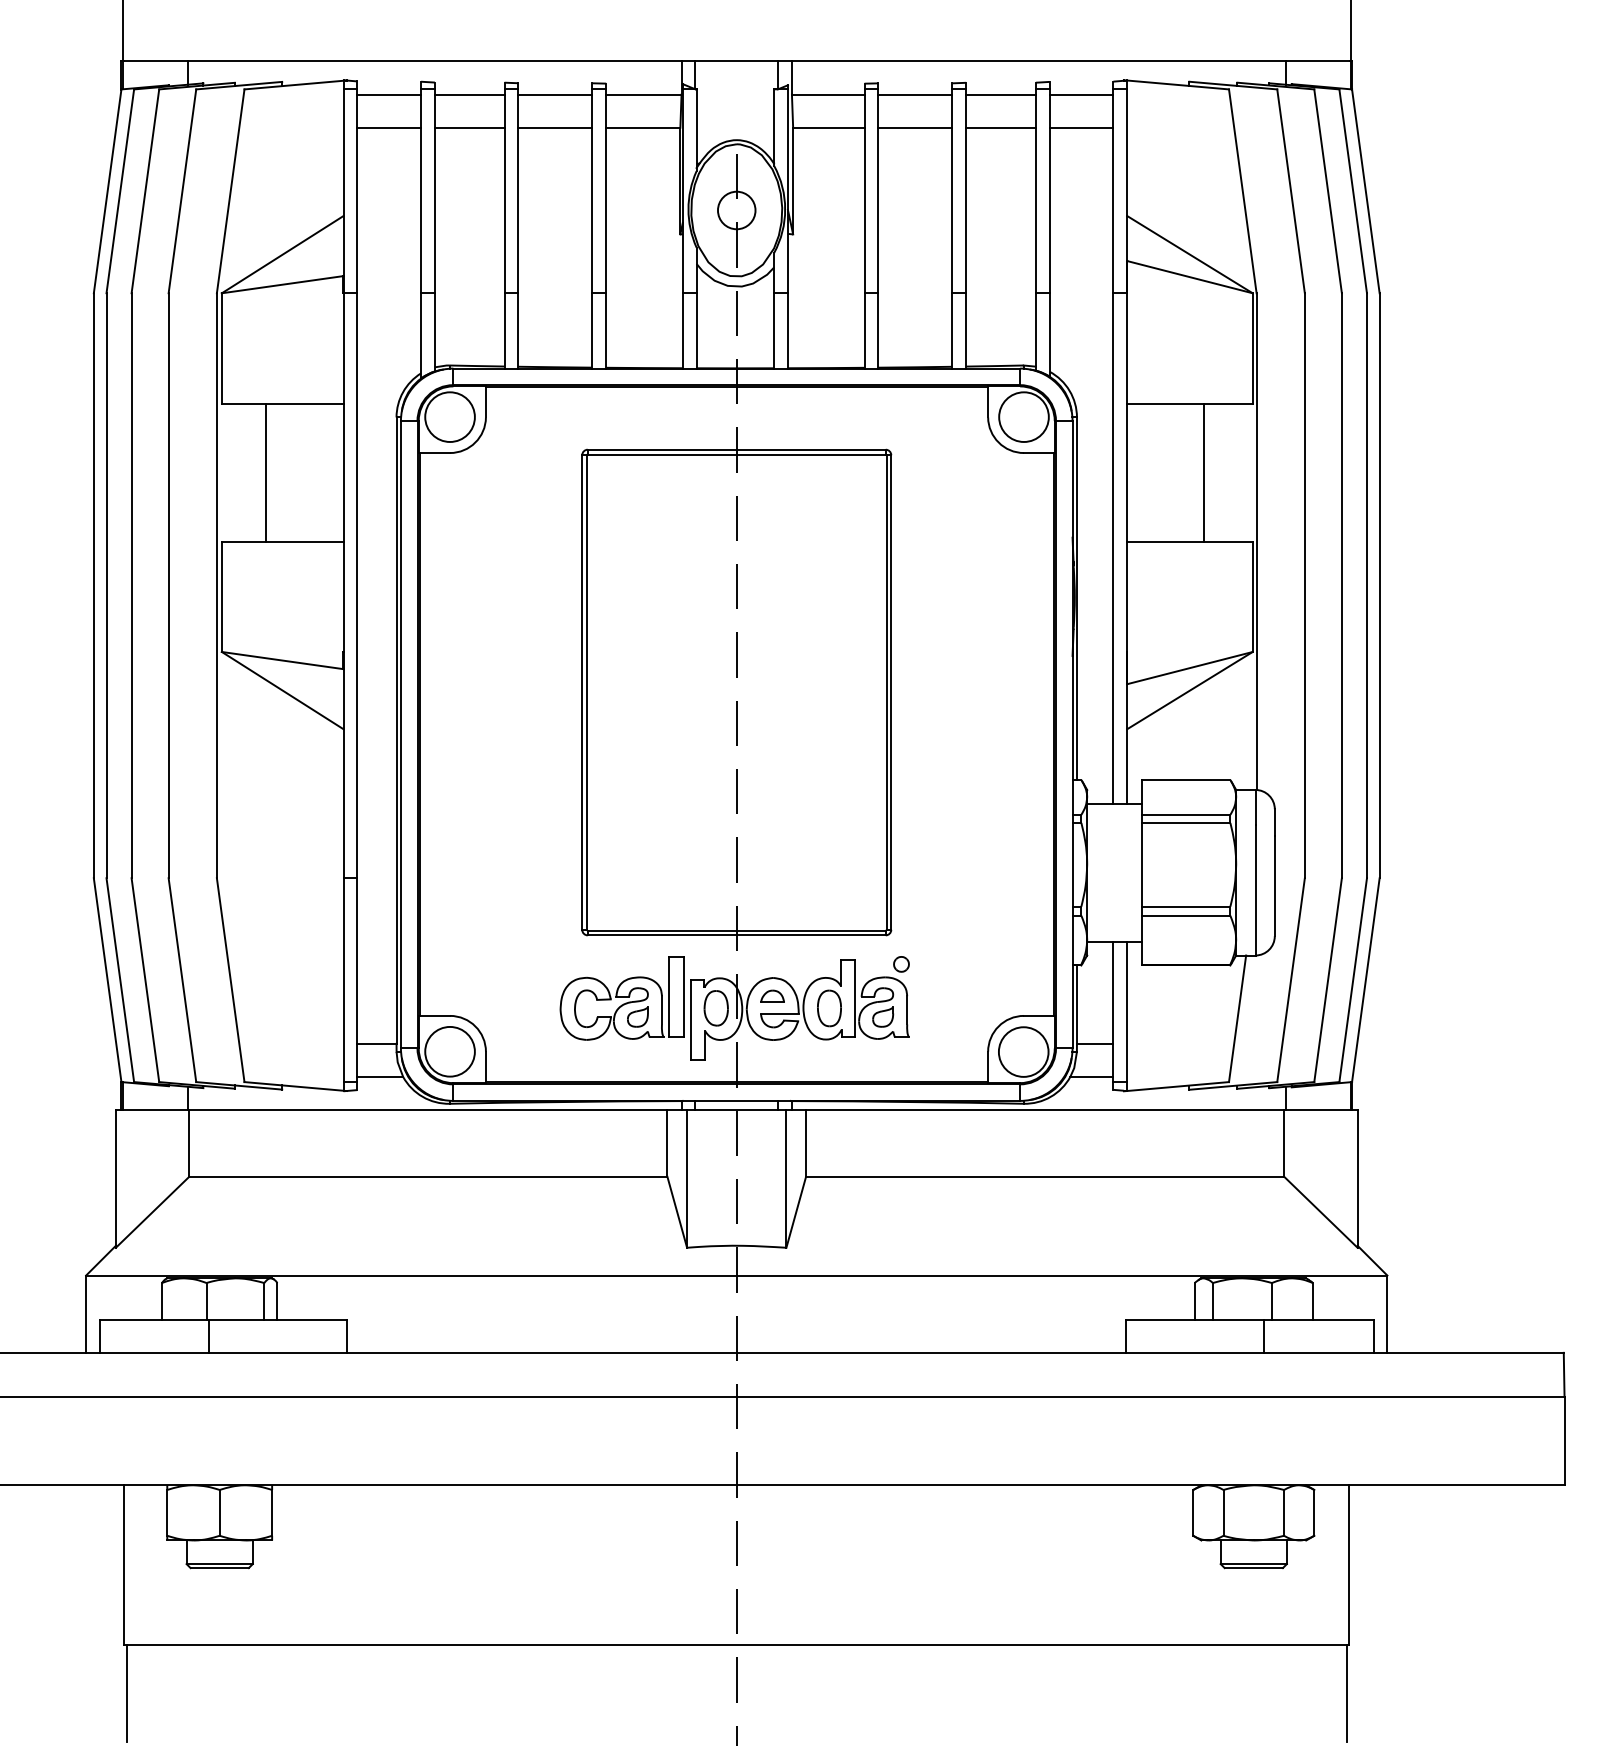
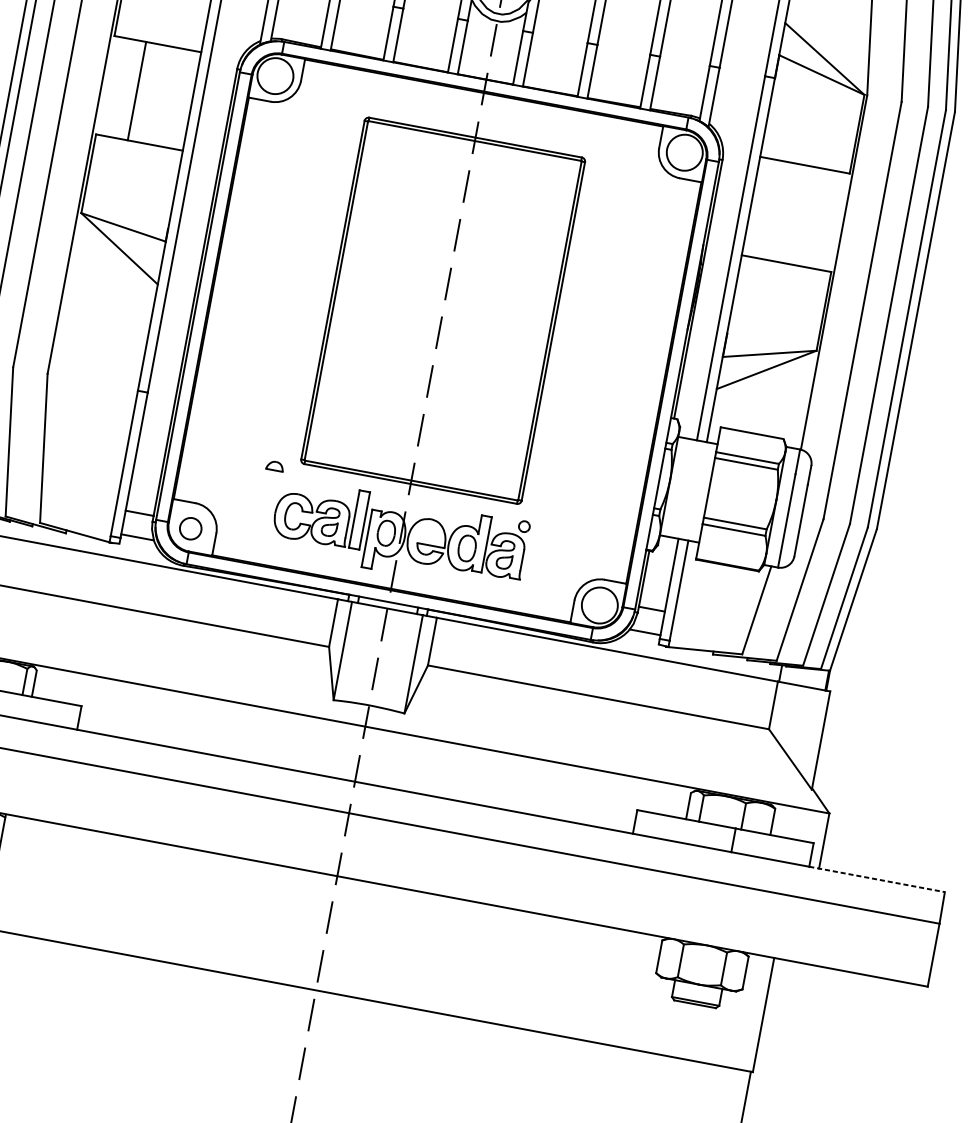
line: (1204, 472) -> (806, 216), removed
part: (772, 995) -> (275, 465), moved
circle: (449, 1051) -> (190, 528), size x0.6
line: (1469, 1352) -> (877, 879), solid -> dashed

